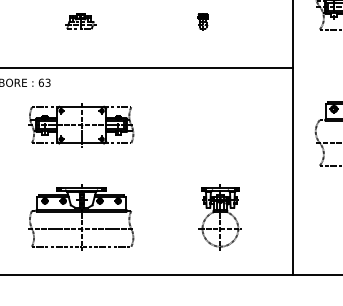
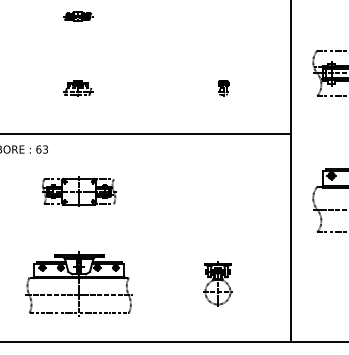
part: (203, 21) -> (223, 88), moved
part: (81, 124) -> (78, 191), size x0.7
part: (220, 216) -> (217, 283), size x0.7

